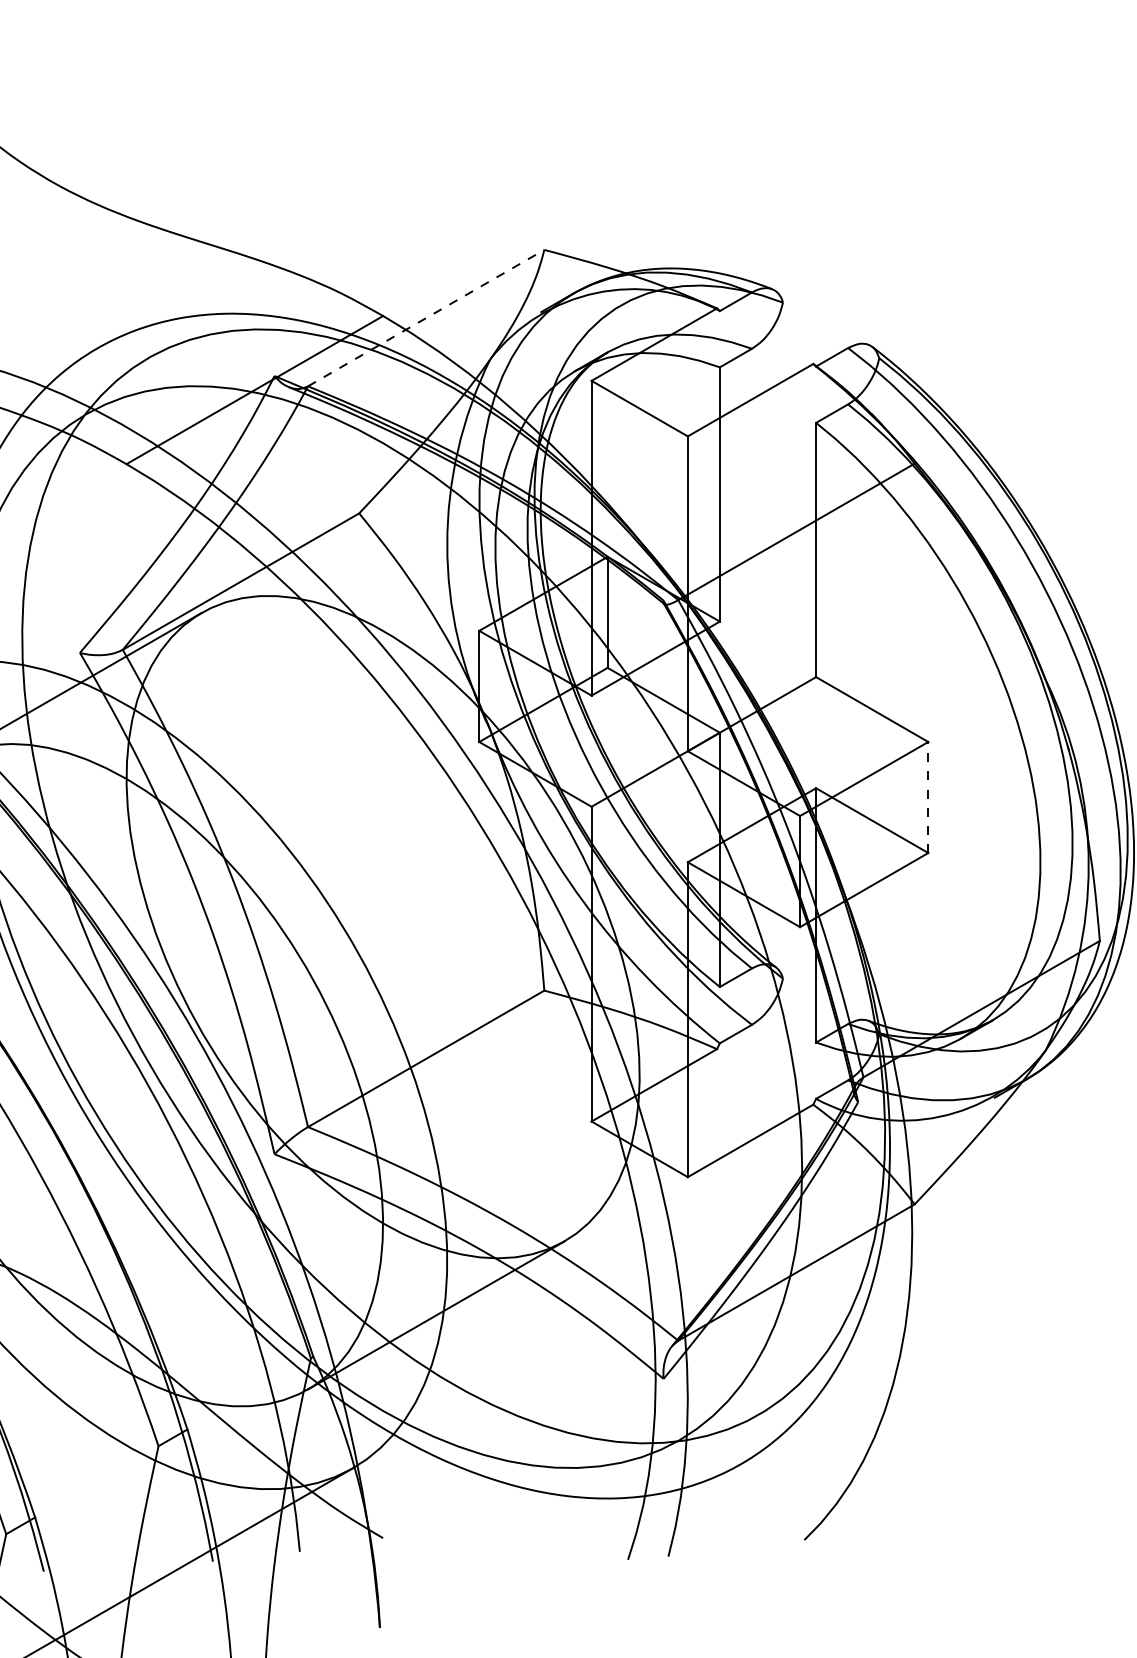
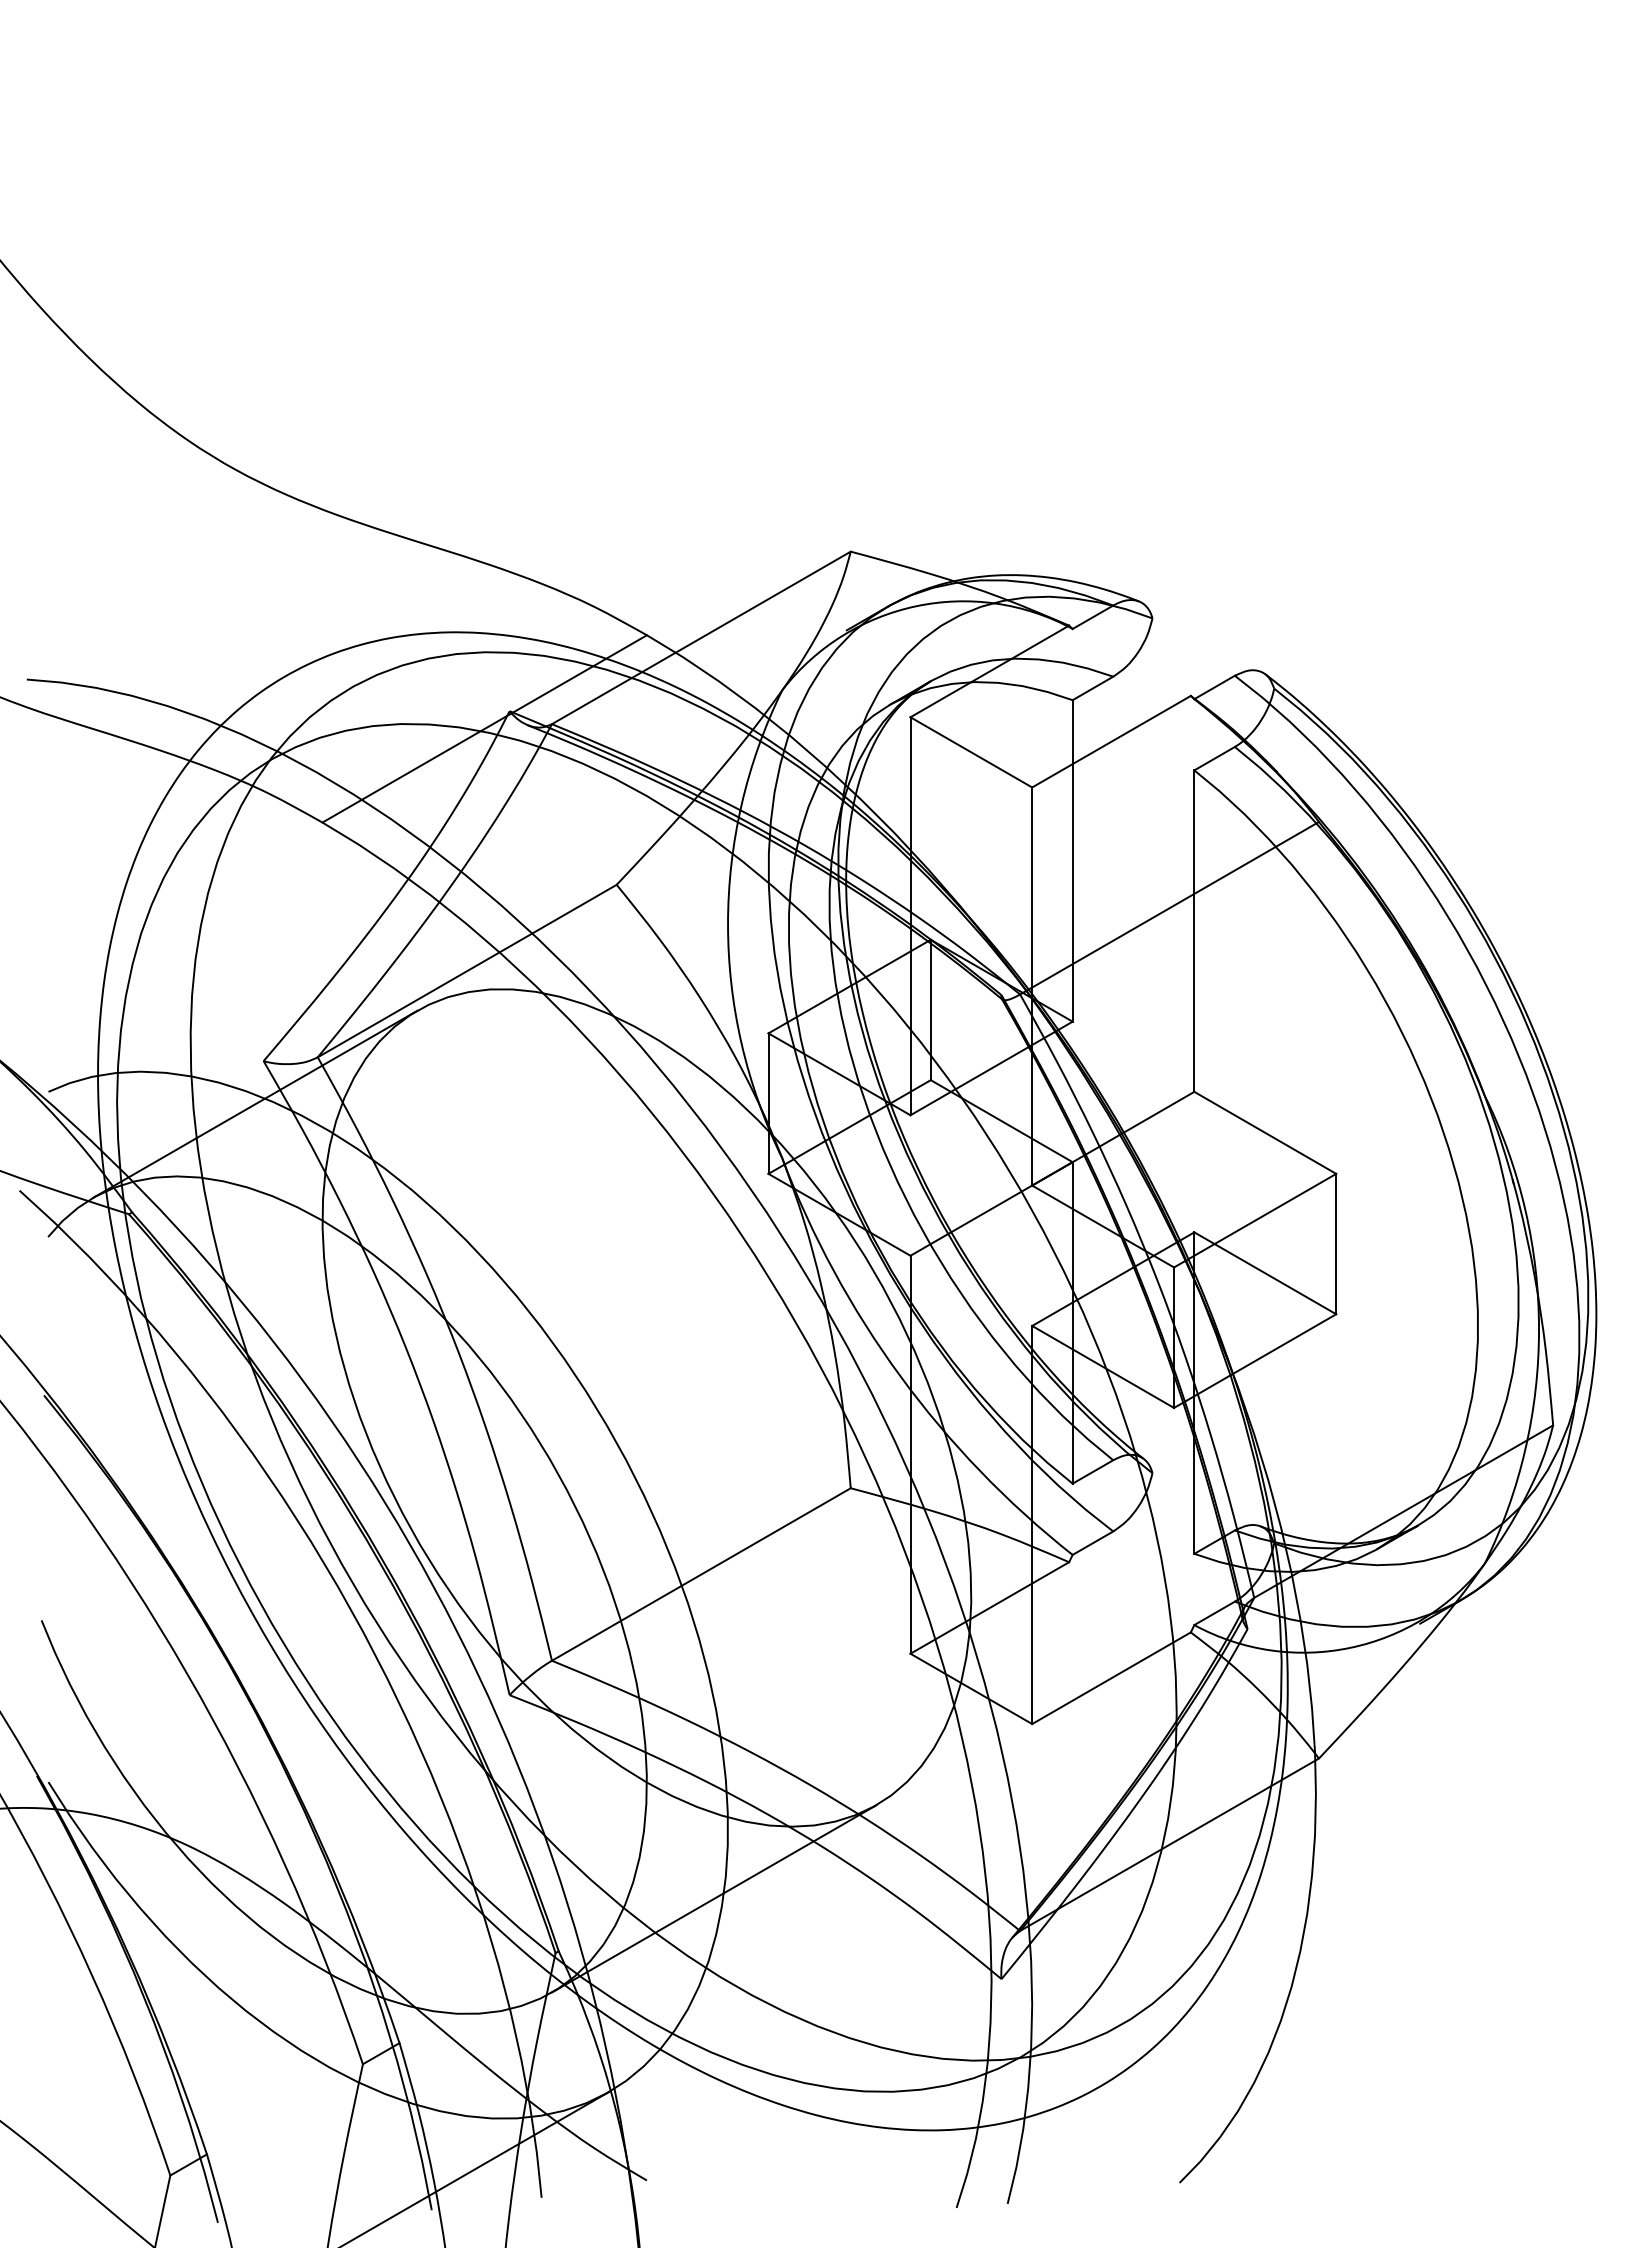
line: (426, 317) -> (701, 637), dashed -> solid
line: (928, 797) -> (1336, 1243), dashed -> solid

